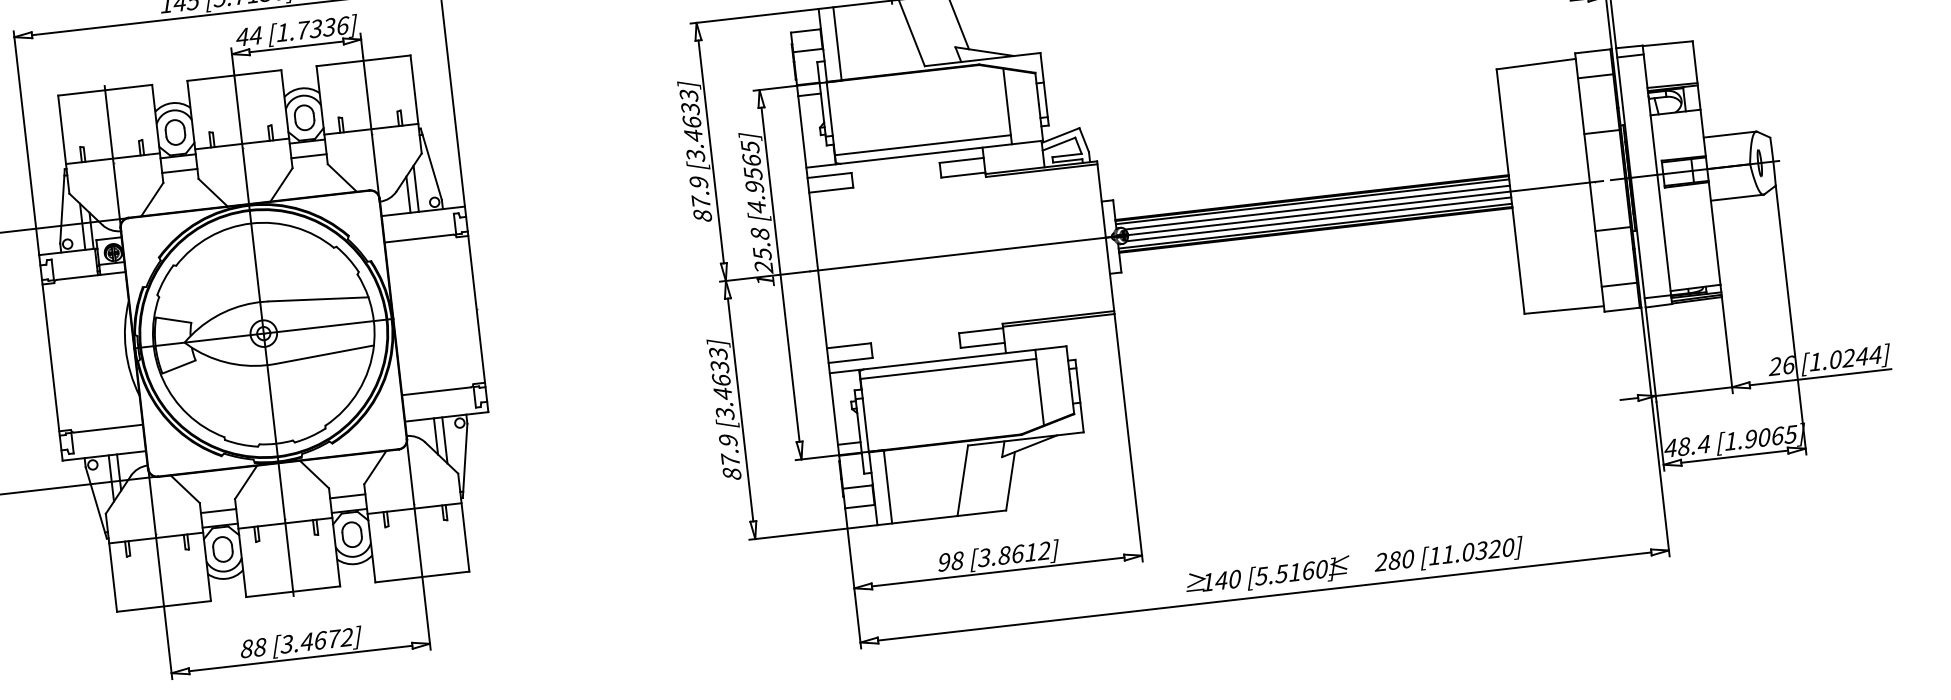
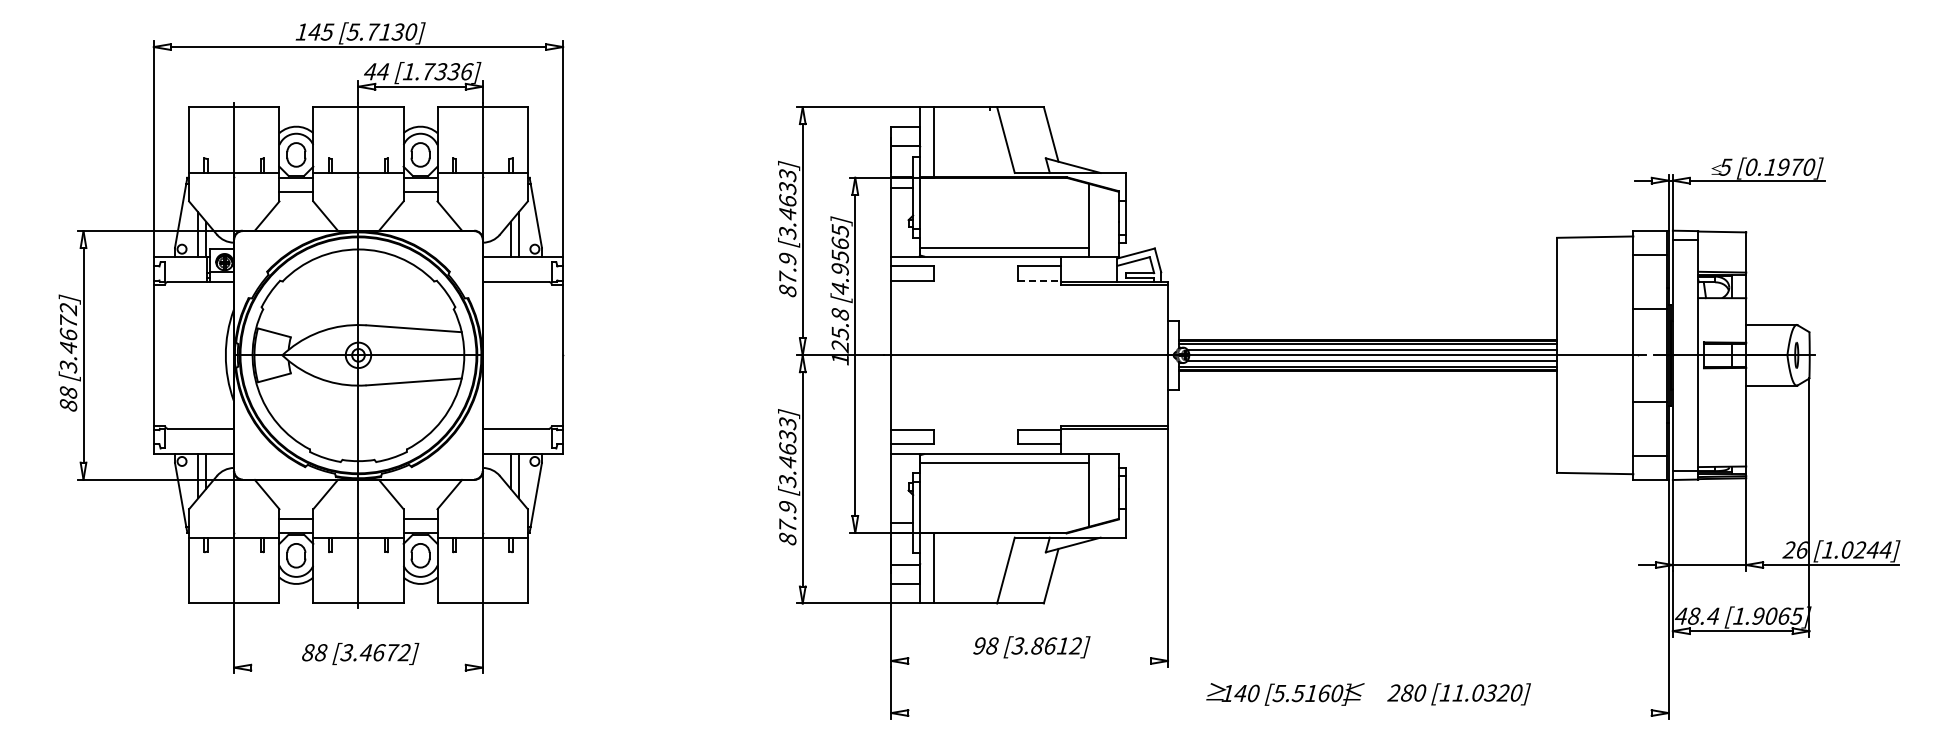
line: (964, 174) -> (1040, 280), solid -> dashed
line: (997, 571) -> (1029, 660), removed
line: (1264, 597) -> (1279, 713), removed
line: (300, 658) -> (358, 667), removed

